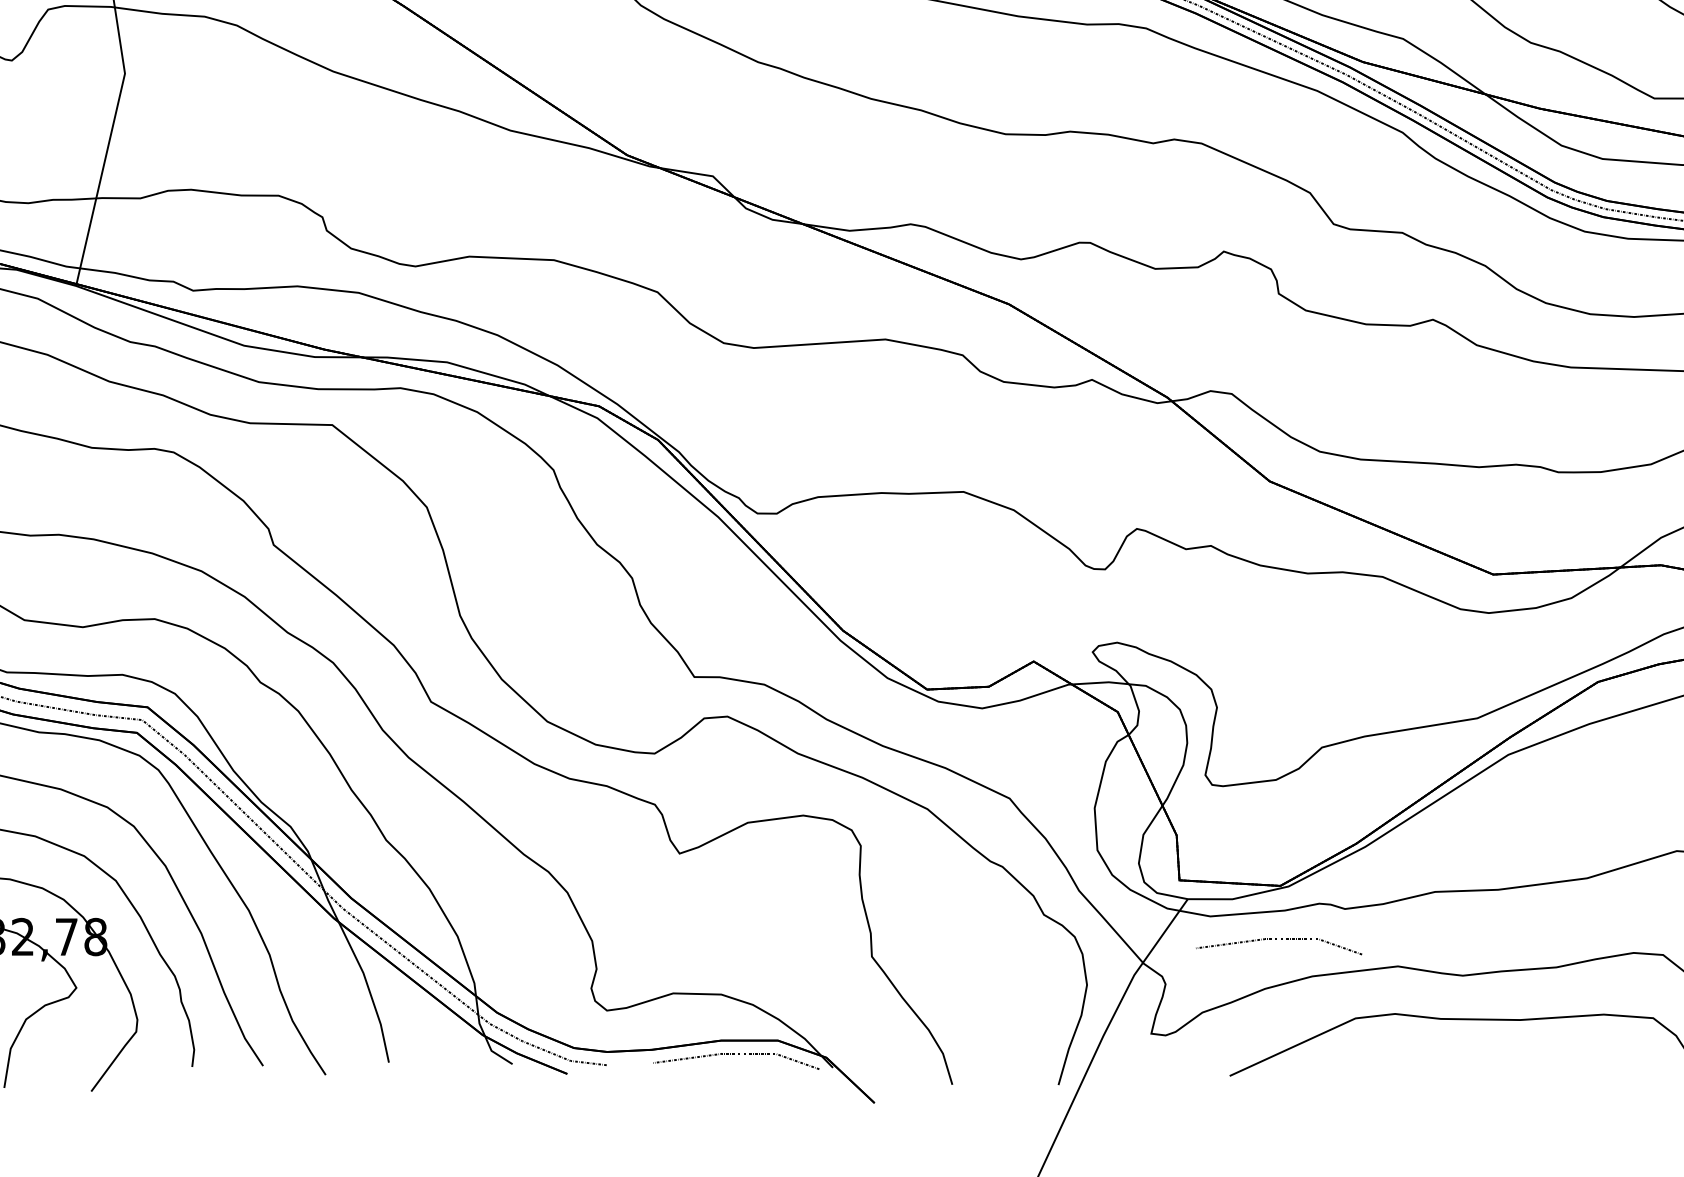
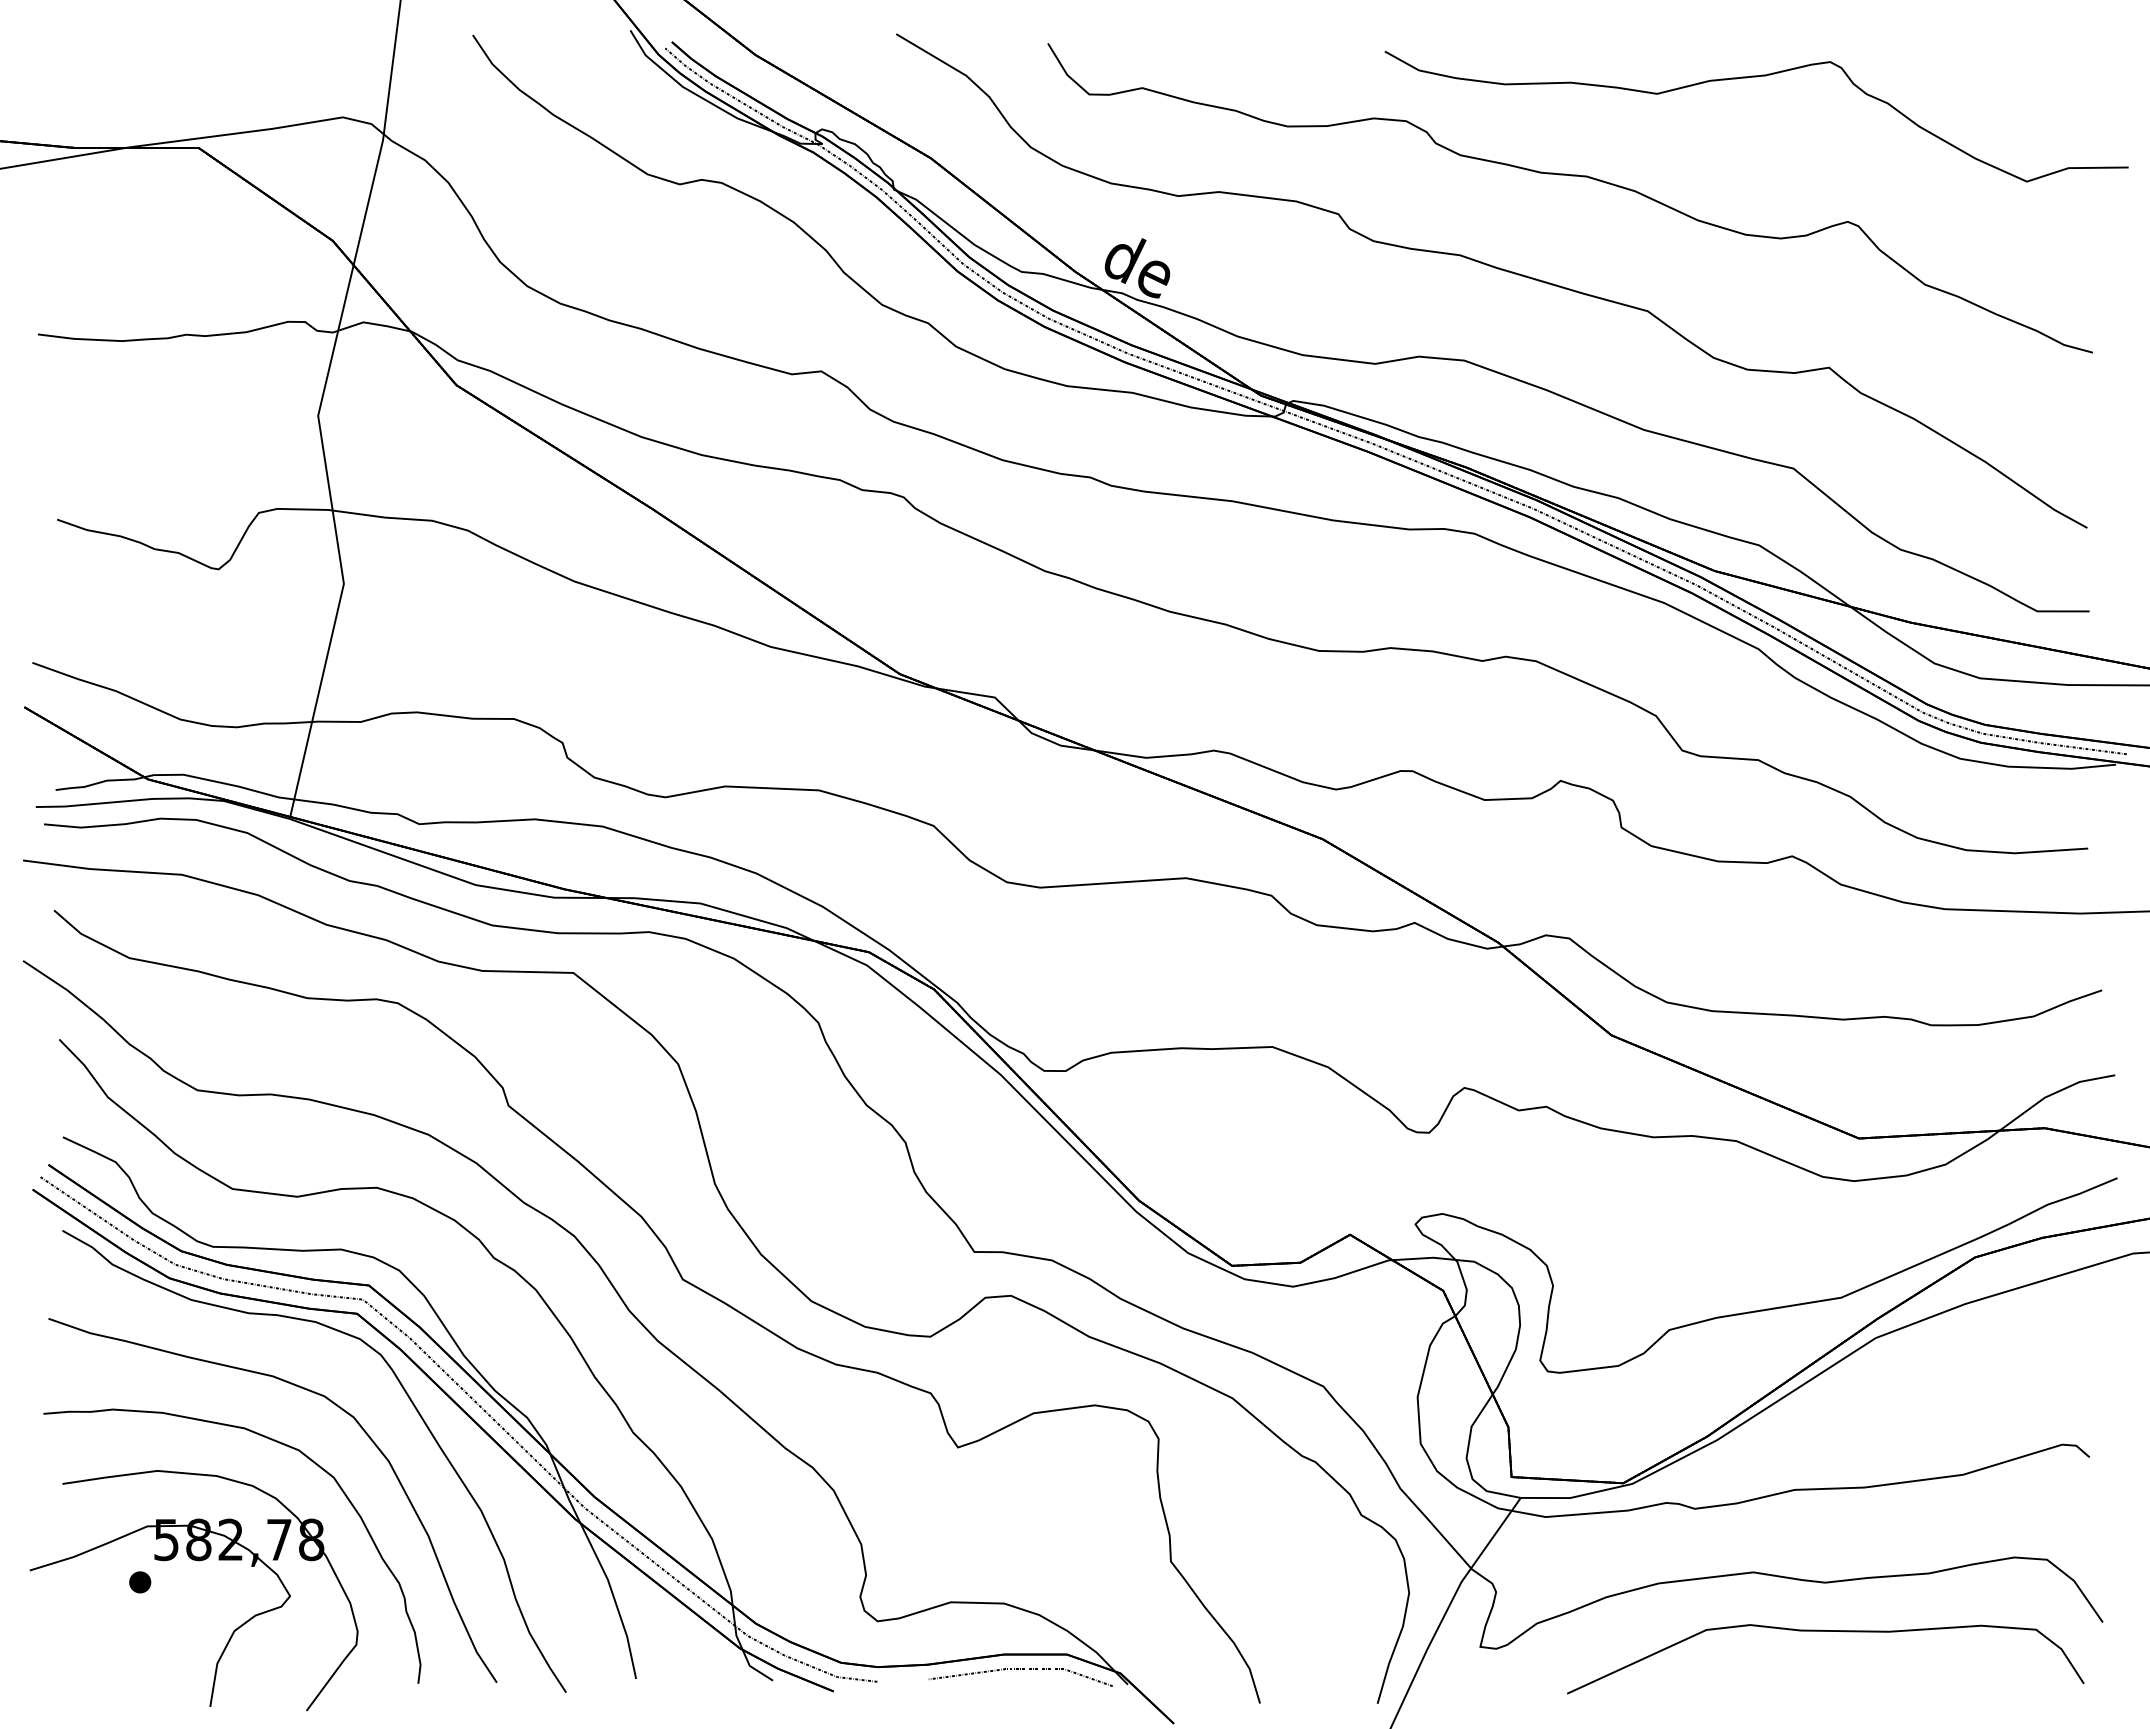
line: (1278, 939) -> (1621, 1542), removed

